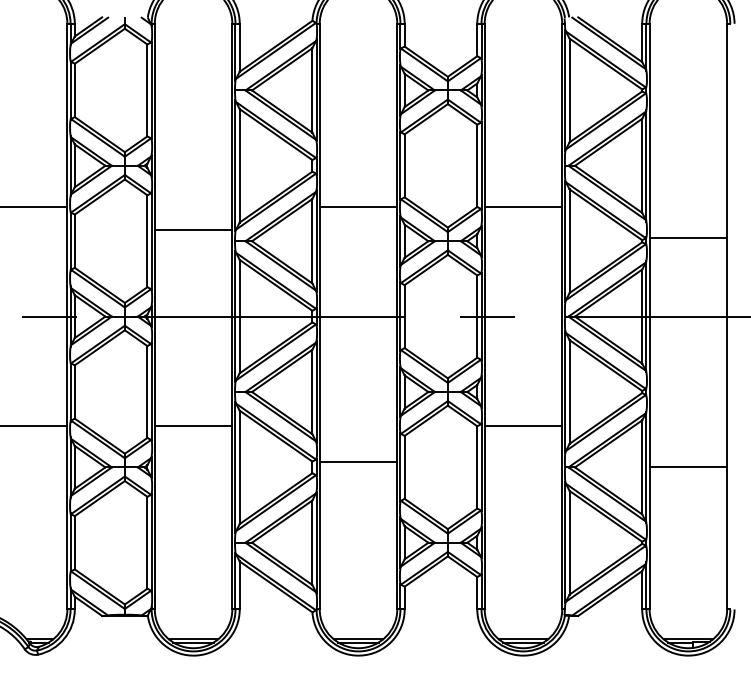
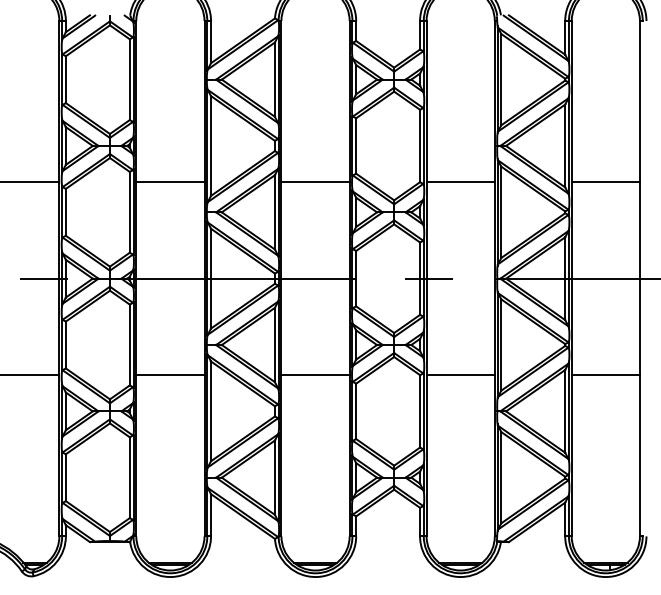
line: (193, 230) -> (170, 182), moved
line: (688, 238) -> (605, 182), moved
line: (358, 462) -> (315, 375), moved
line: (688, 467) -> (605, 375), moved

